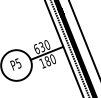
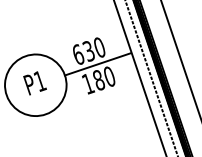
text: (18, 63) -> (39, 81), P5 -> P1

